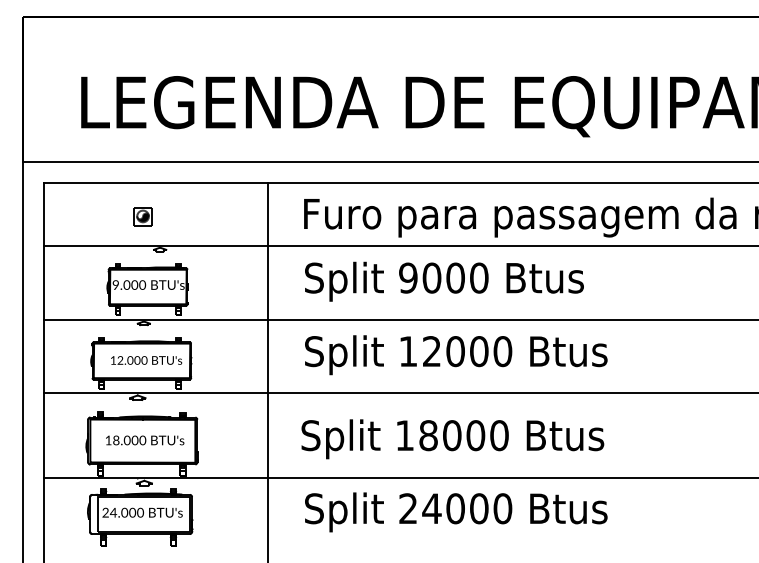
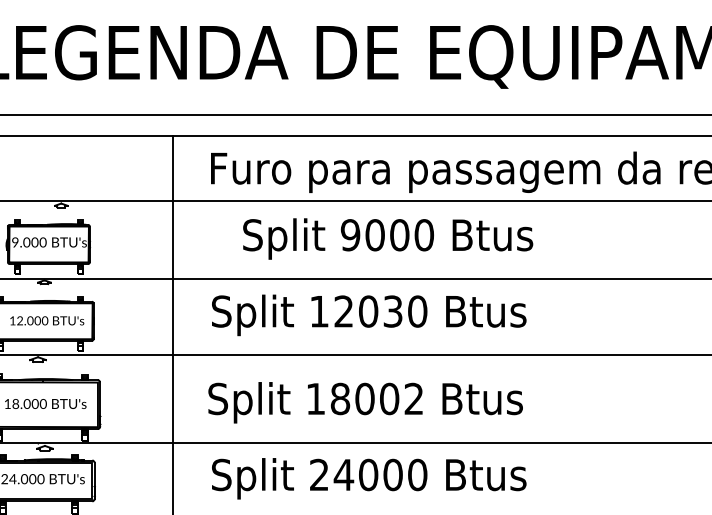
part: (142, 216) -> (43, 171), removed
text: (444, 281) -> (388, 238), moved
text: (479, 351) -> (393, 311), 12000 -> 12030
text: (499, 435) -> (414, 398), 18000 -> 18002

